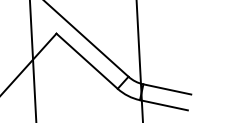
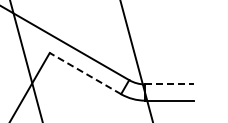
line: (87, 61) -> (85, 73), solid -> dashed
line: (168, 89) -> (170, 84), solid -> dashed

